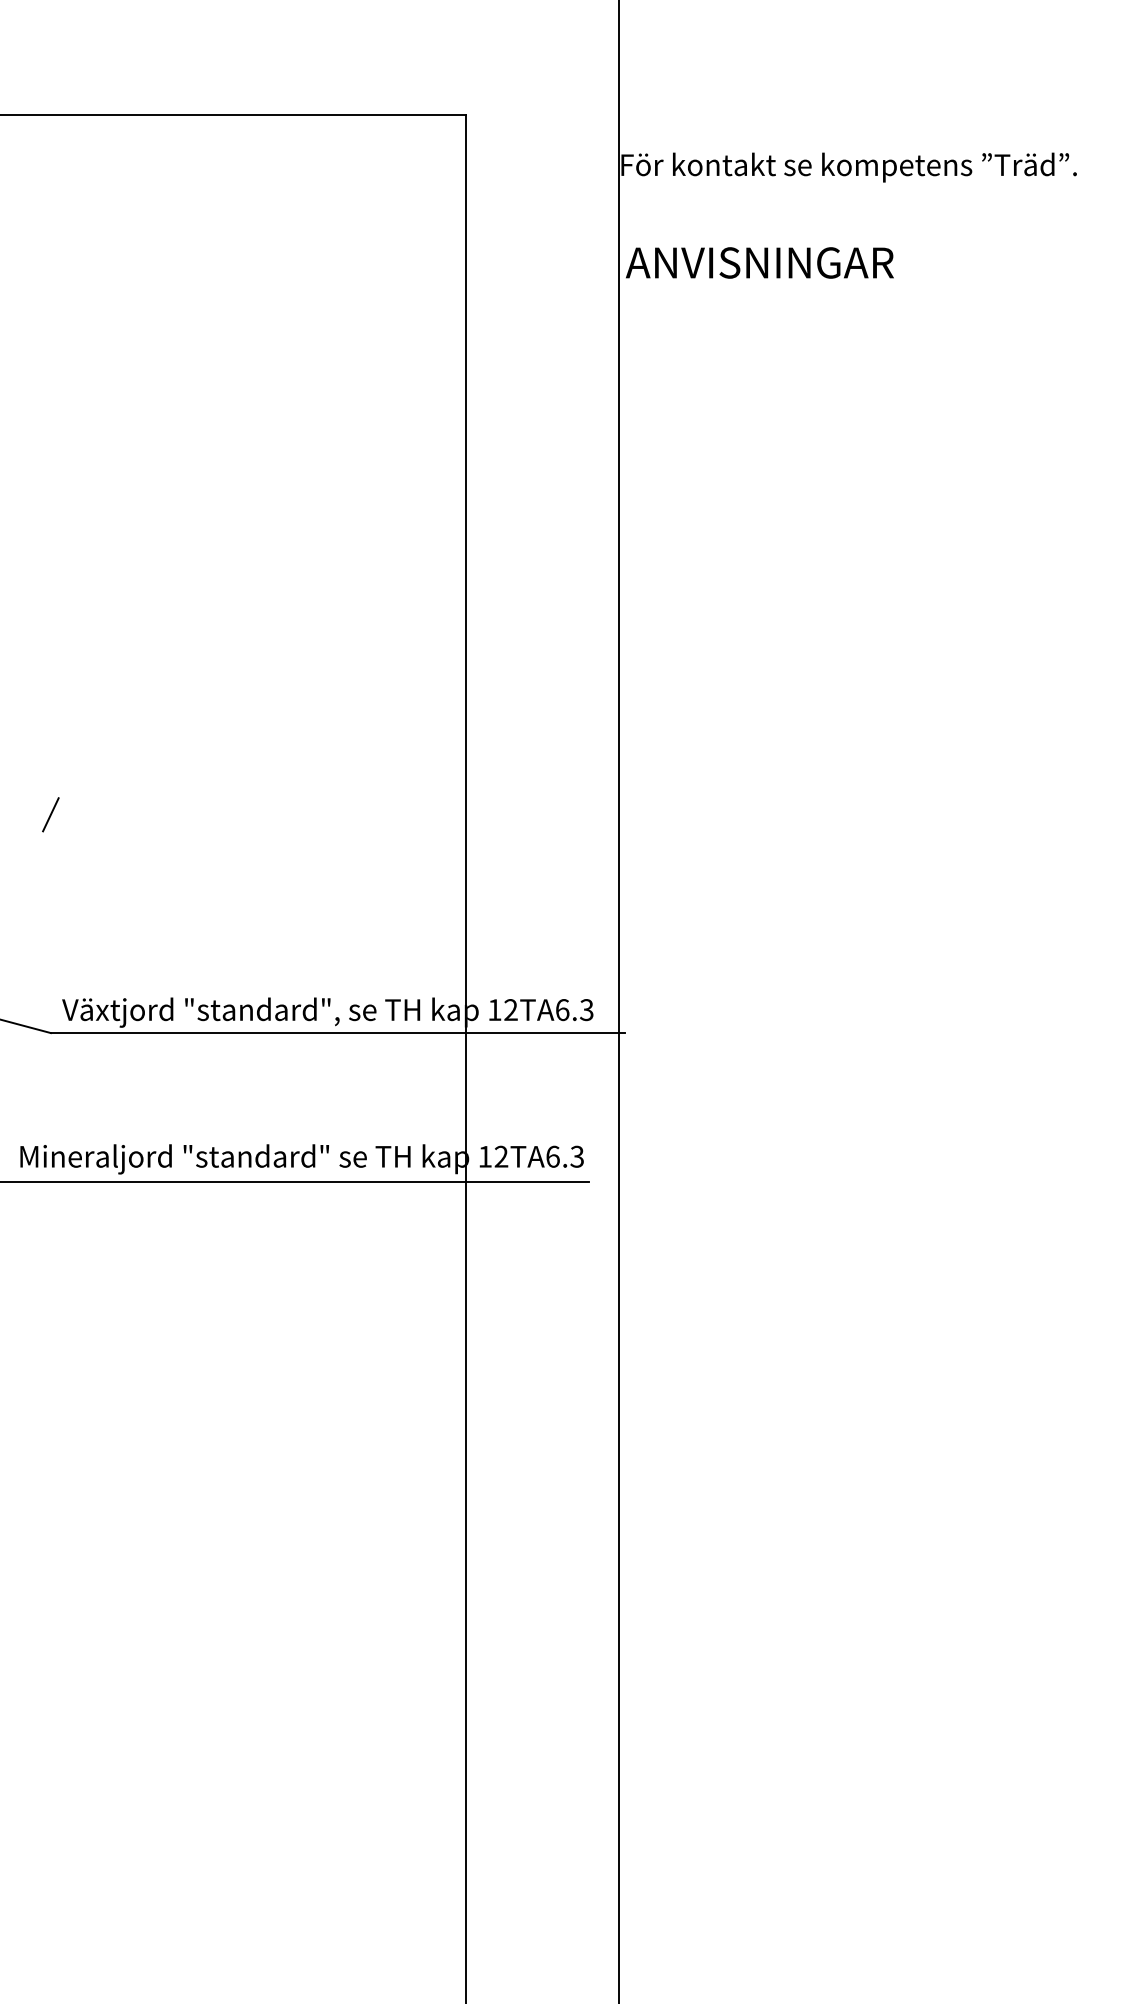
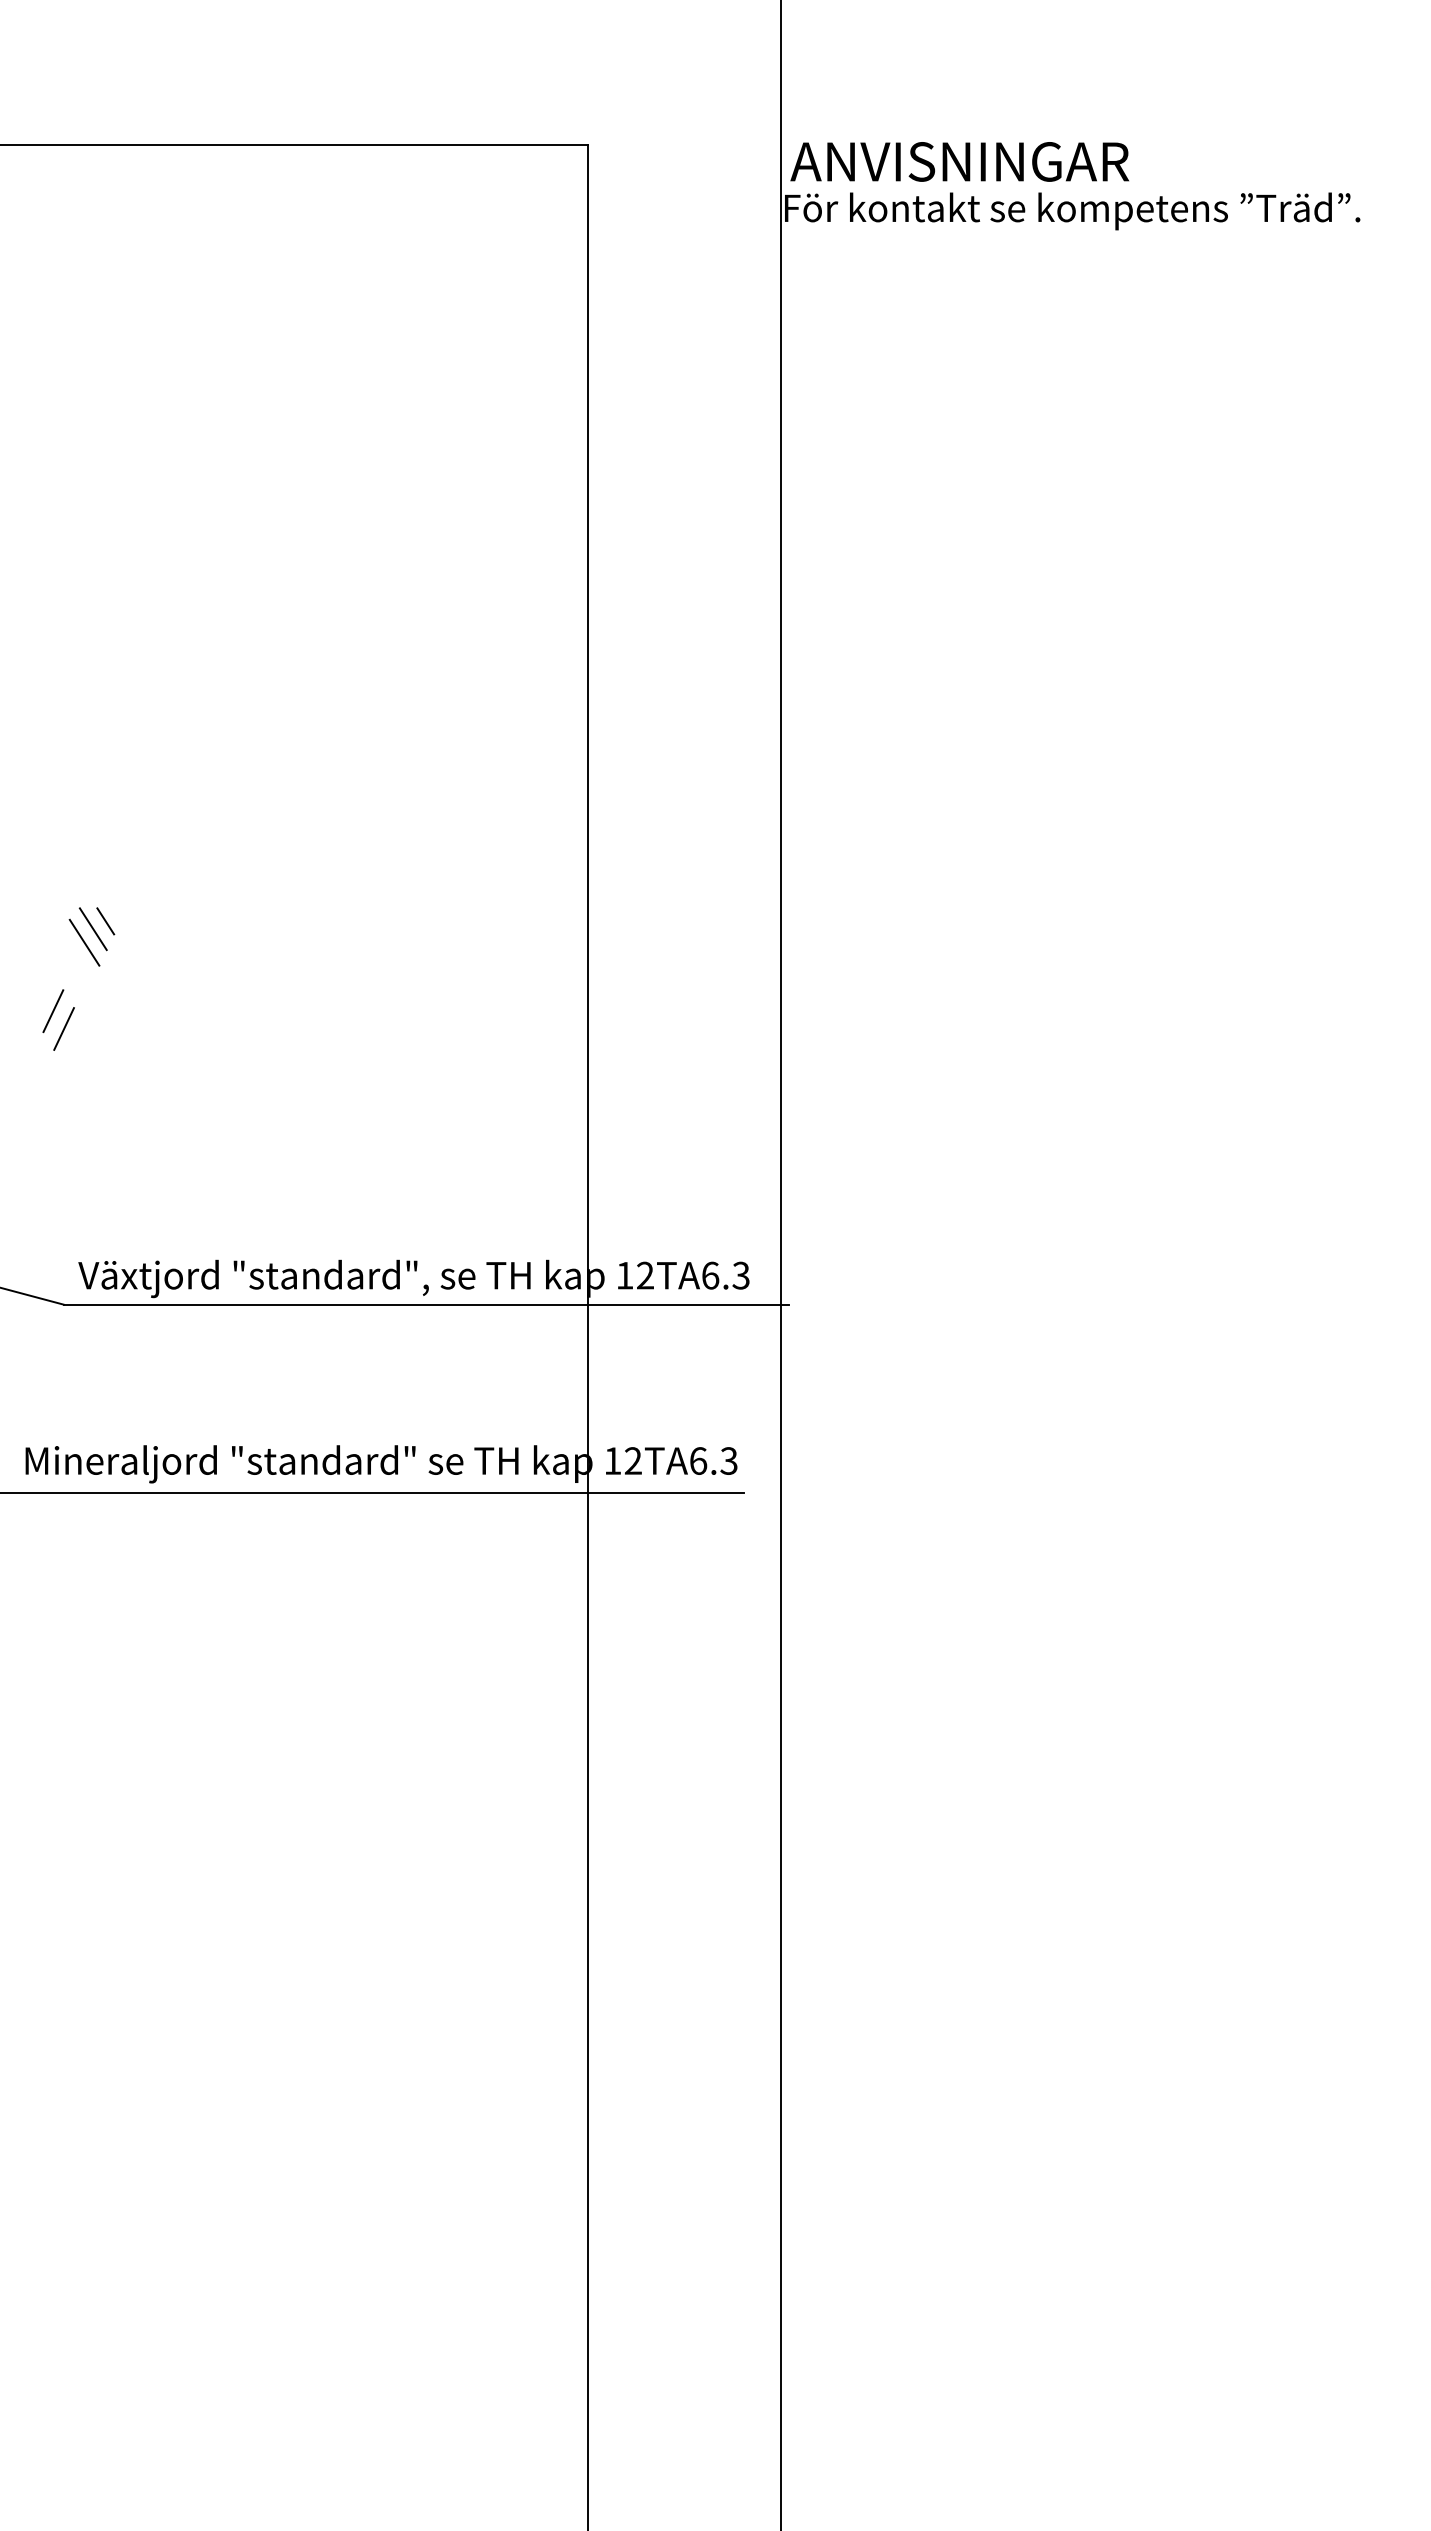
text: (759, 262) -> (959, 161), moved
line: (83, 729) -> (105, 921), added
line: (73, 736) -> (92, 929), added
line: (67, 746) -> (84, 942), added
line: (42, 800) -> (53, 1011), added

